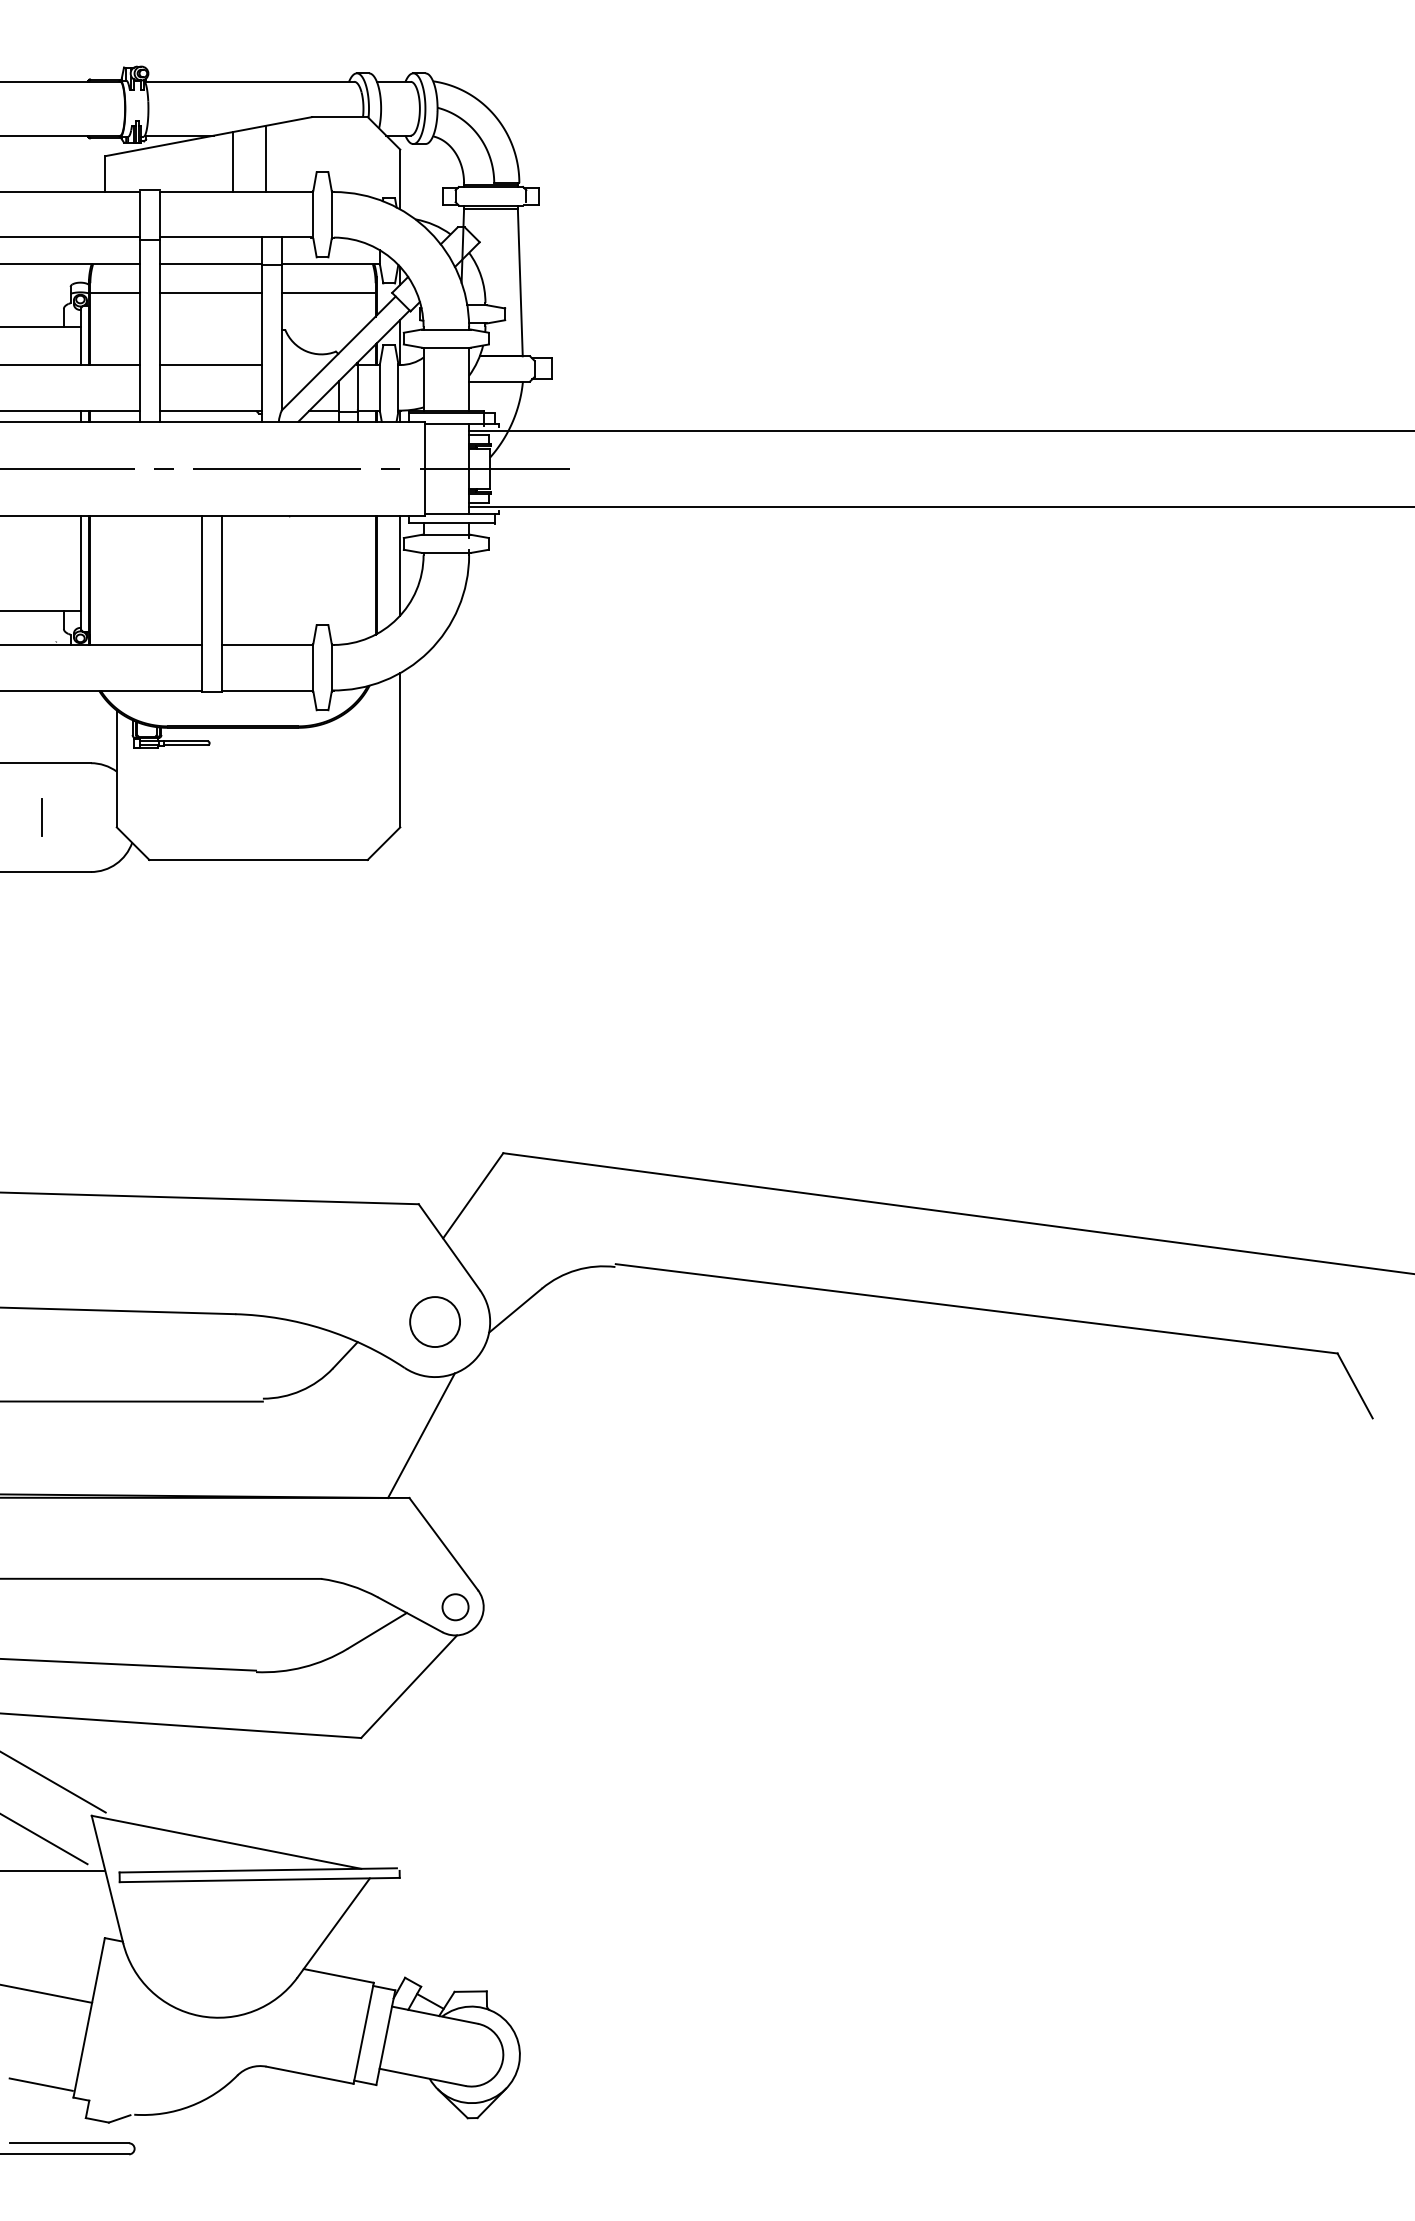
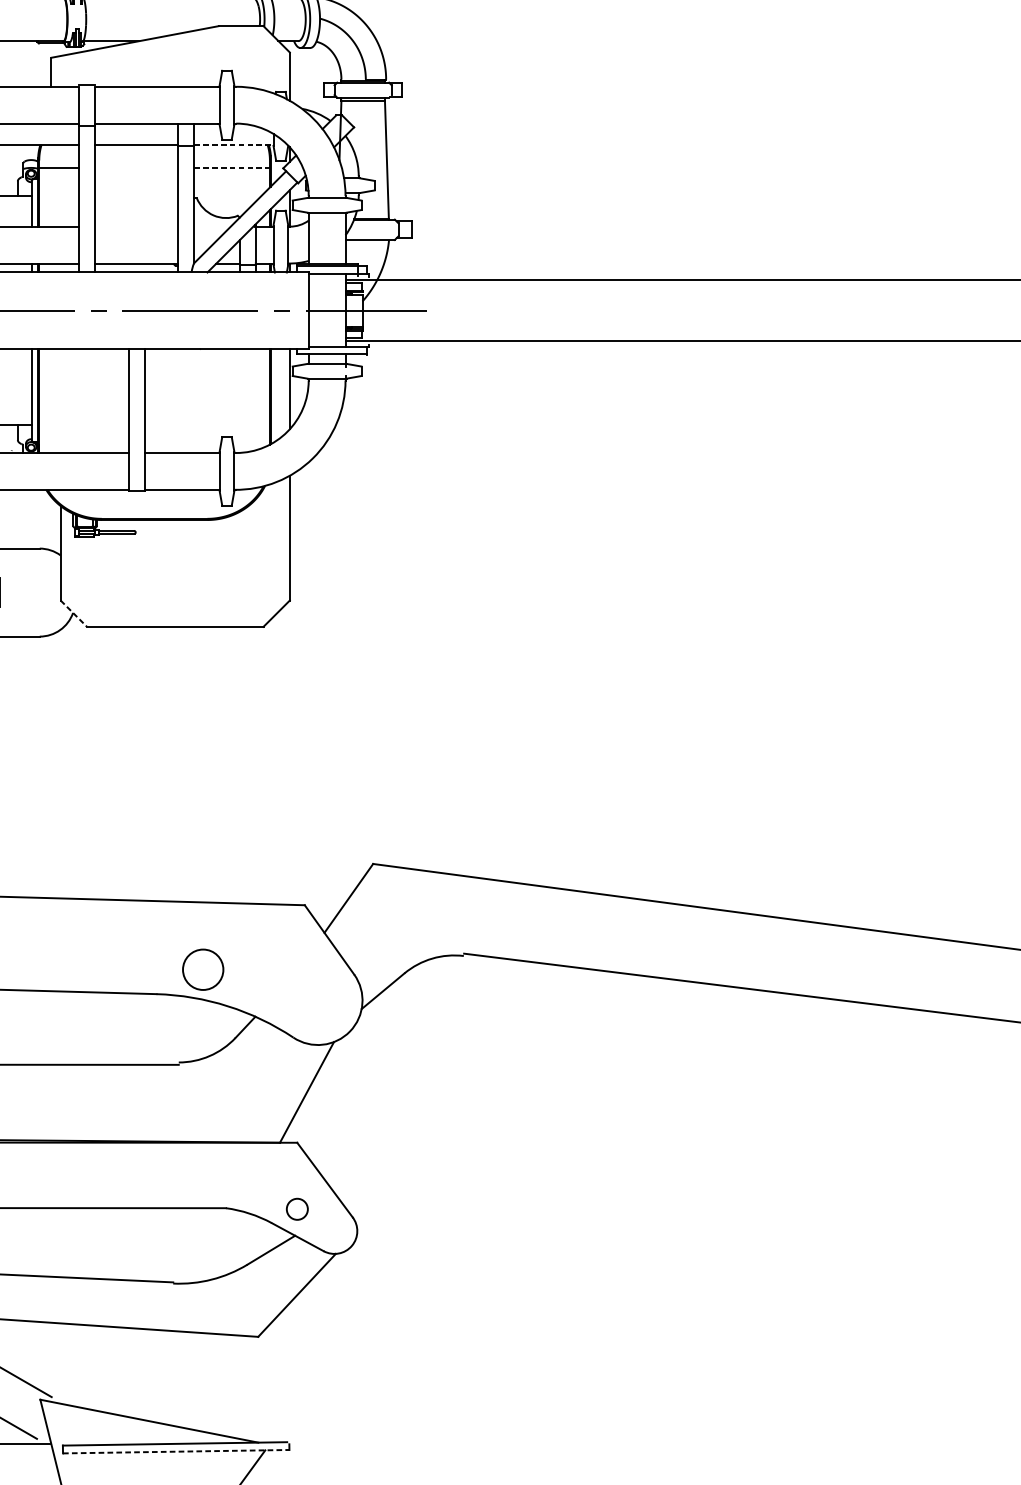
line: (266, 158) -> (181, 59), removed
line: (232, 161) -> (154, 62), removed
line: (331, 263) -> (234, 144), solid -> dashed
line: (210, 293) -> (136, 168), removed
line: (329, 293) -> (232, 168), solid -> dashed
line: (210, 365) -> (136, 227), removed
line: (133, 844) -> (74, 614), solid -> dashed
circle: (434, 1321) -> (202, 969), moved
circle: (455, 1607) -> (297, 1209), moved
line: (260, 1880) -> (176, 1452), solid -> dashed

